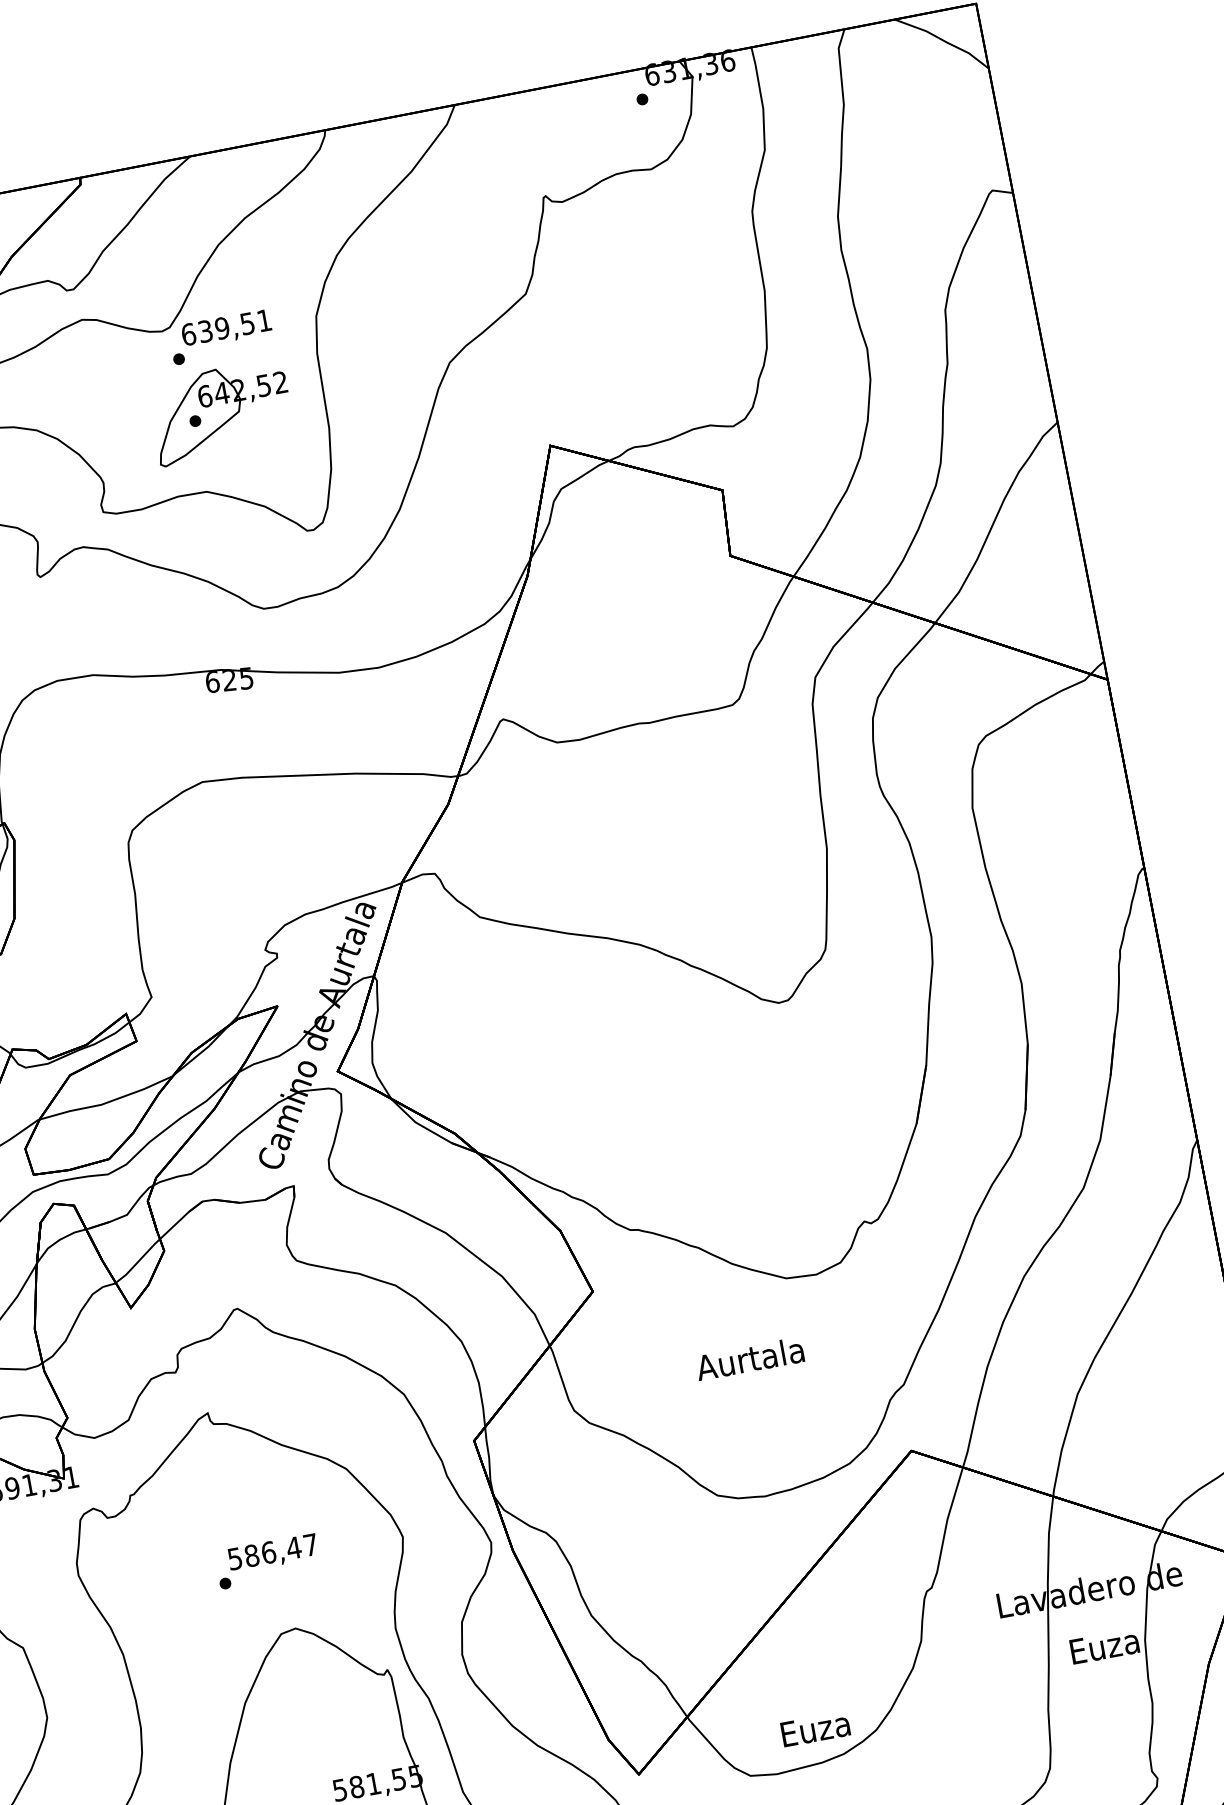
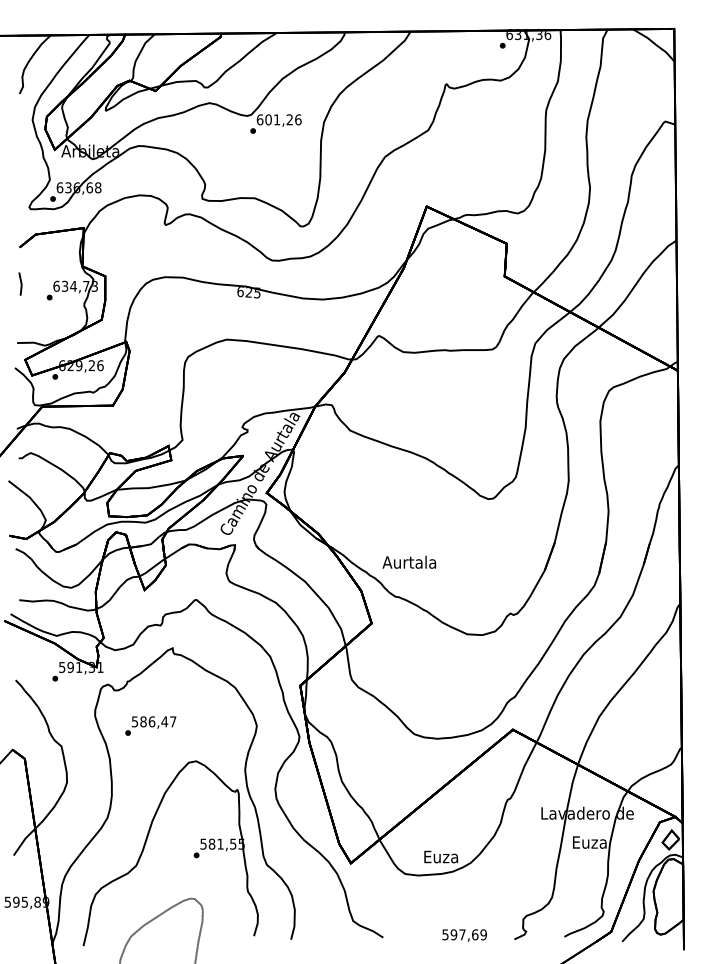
text: (234, 325) -> (283, 119), 639,51 -> 601,26
part: (220, 411) -> (268, 160), removed
text: (749, 1357) -> (409, 561), moved
text: (267, 1560) -> (150, 725), moved

